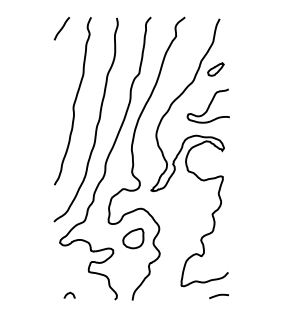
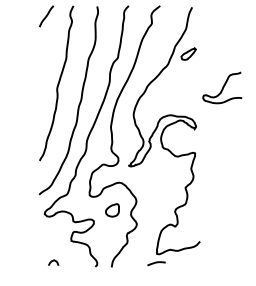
curve: (208, 105) -> (222, 87), moved
part: (133, 238) -> (112, 210), size x0.7
curve: (218, 296) -> (155, 263), moved

